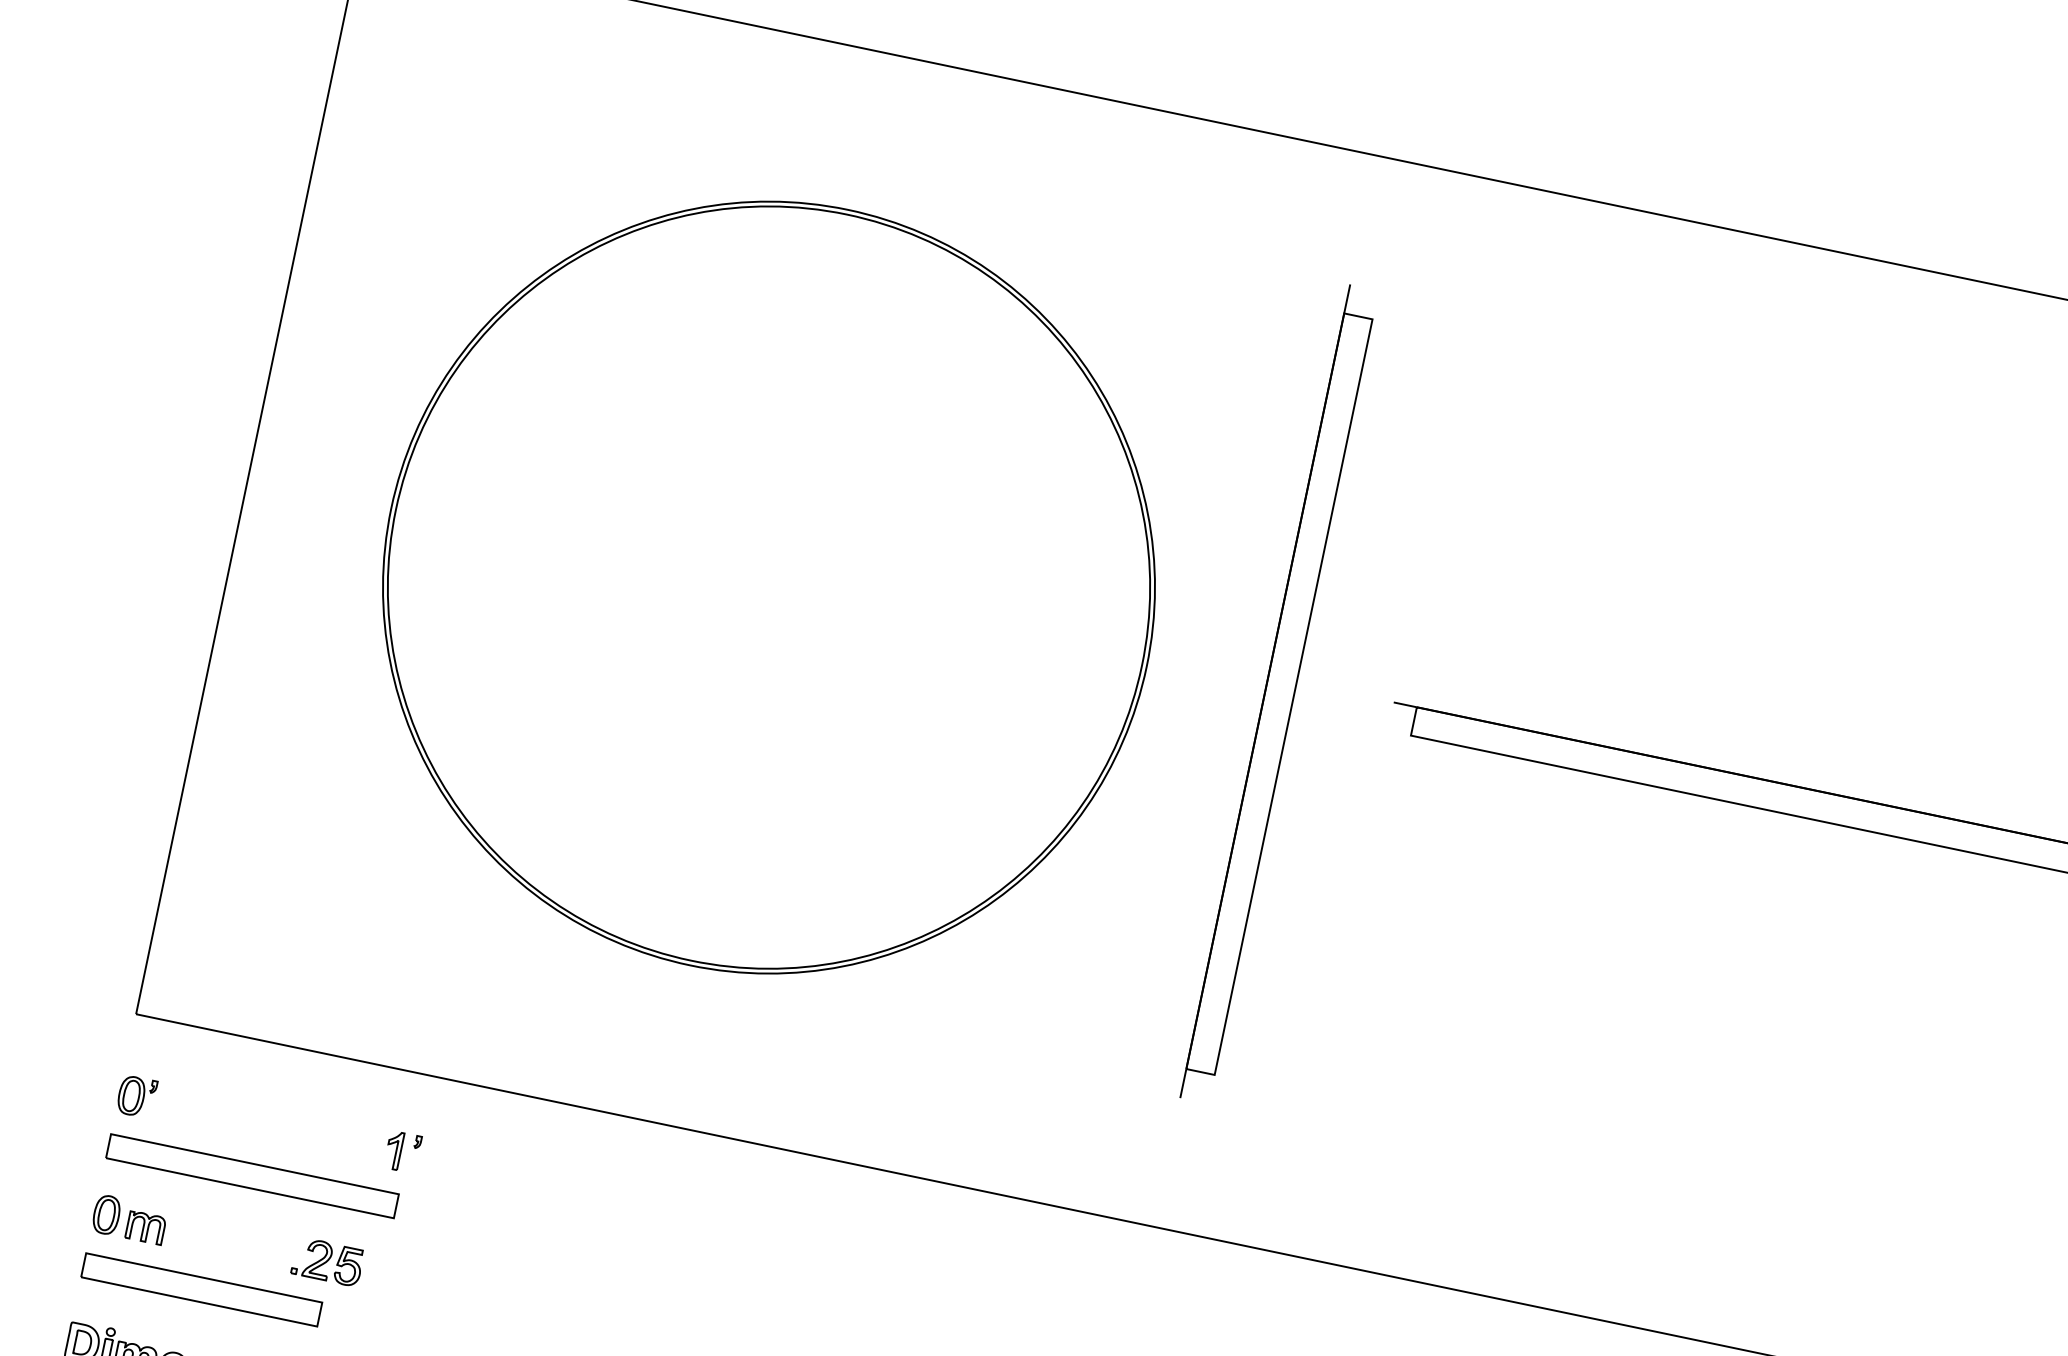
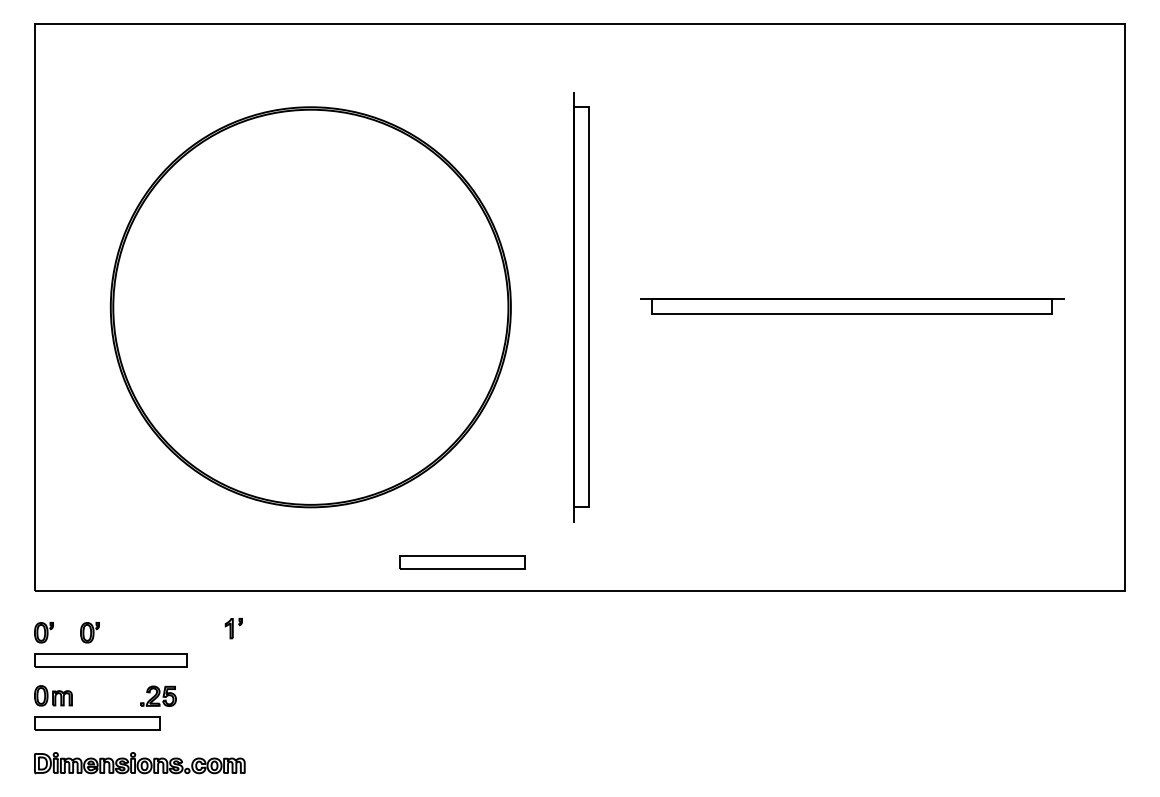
part: (222, 1114) -> (89, 632), added
part: (954, 1129) -> (462, 562), added
part: (402, 1151) -> (233, 628), moved

